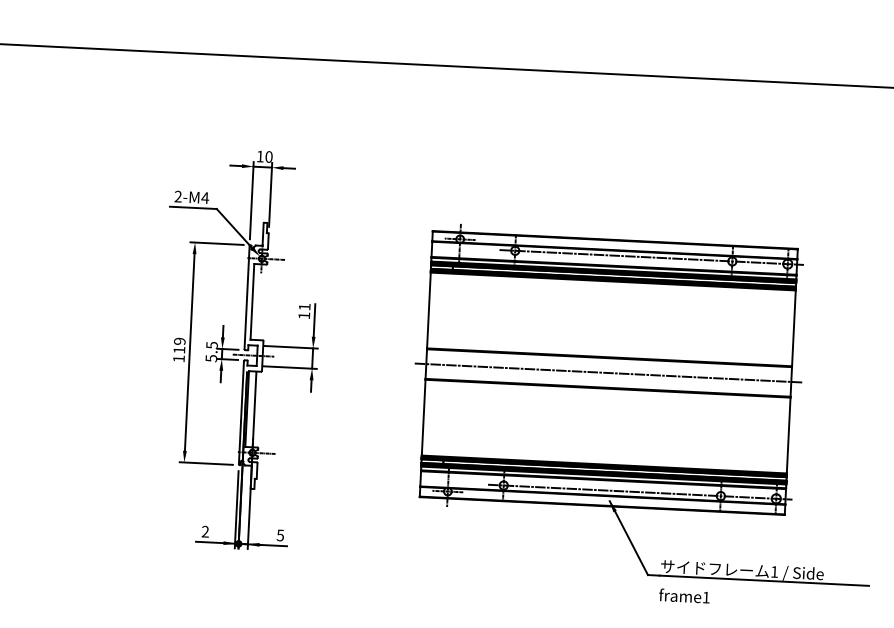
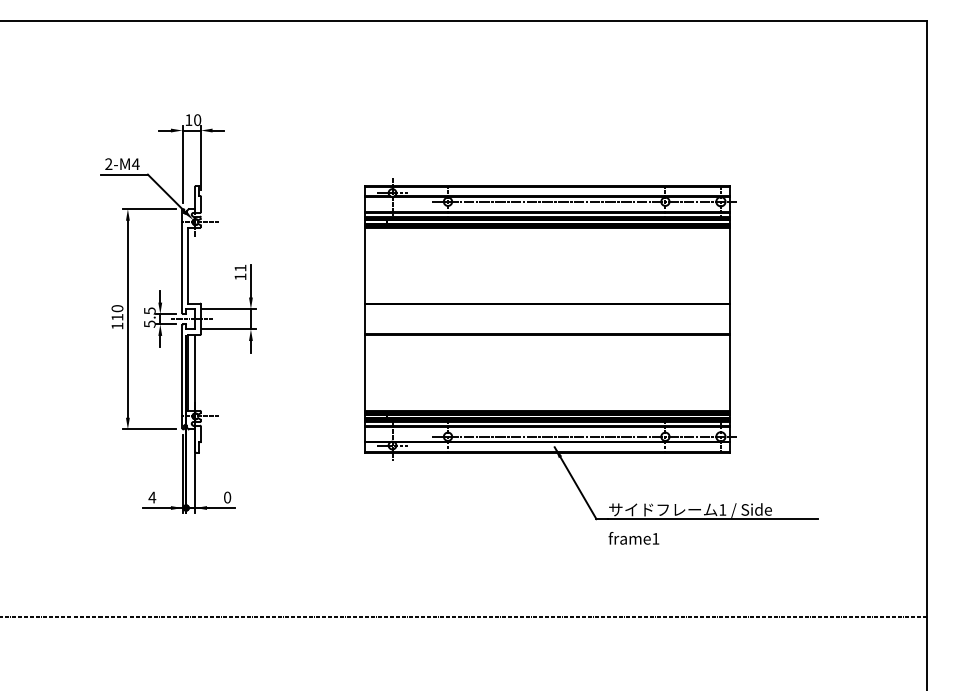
text: (179, 341) -> (117, 308), 119 -> 110
line: (608, 373) -> (547, 319), removed
text: (205, 531) -> (152, 497), 2 -> 4
text: (280, 535) -> (227, 497), 5 -> 0

